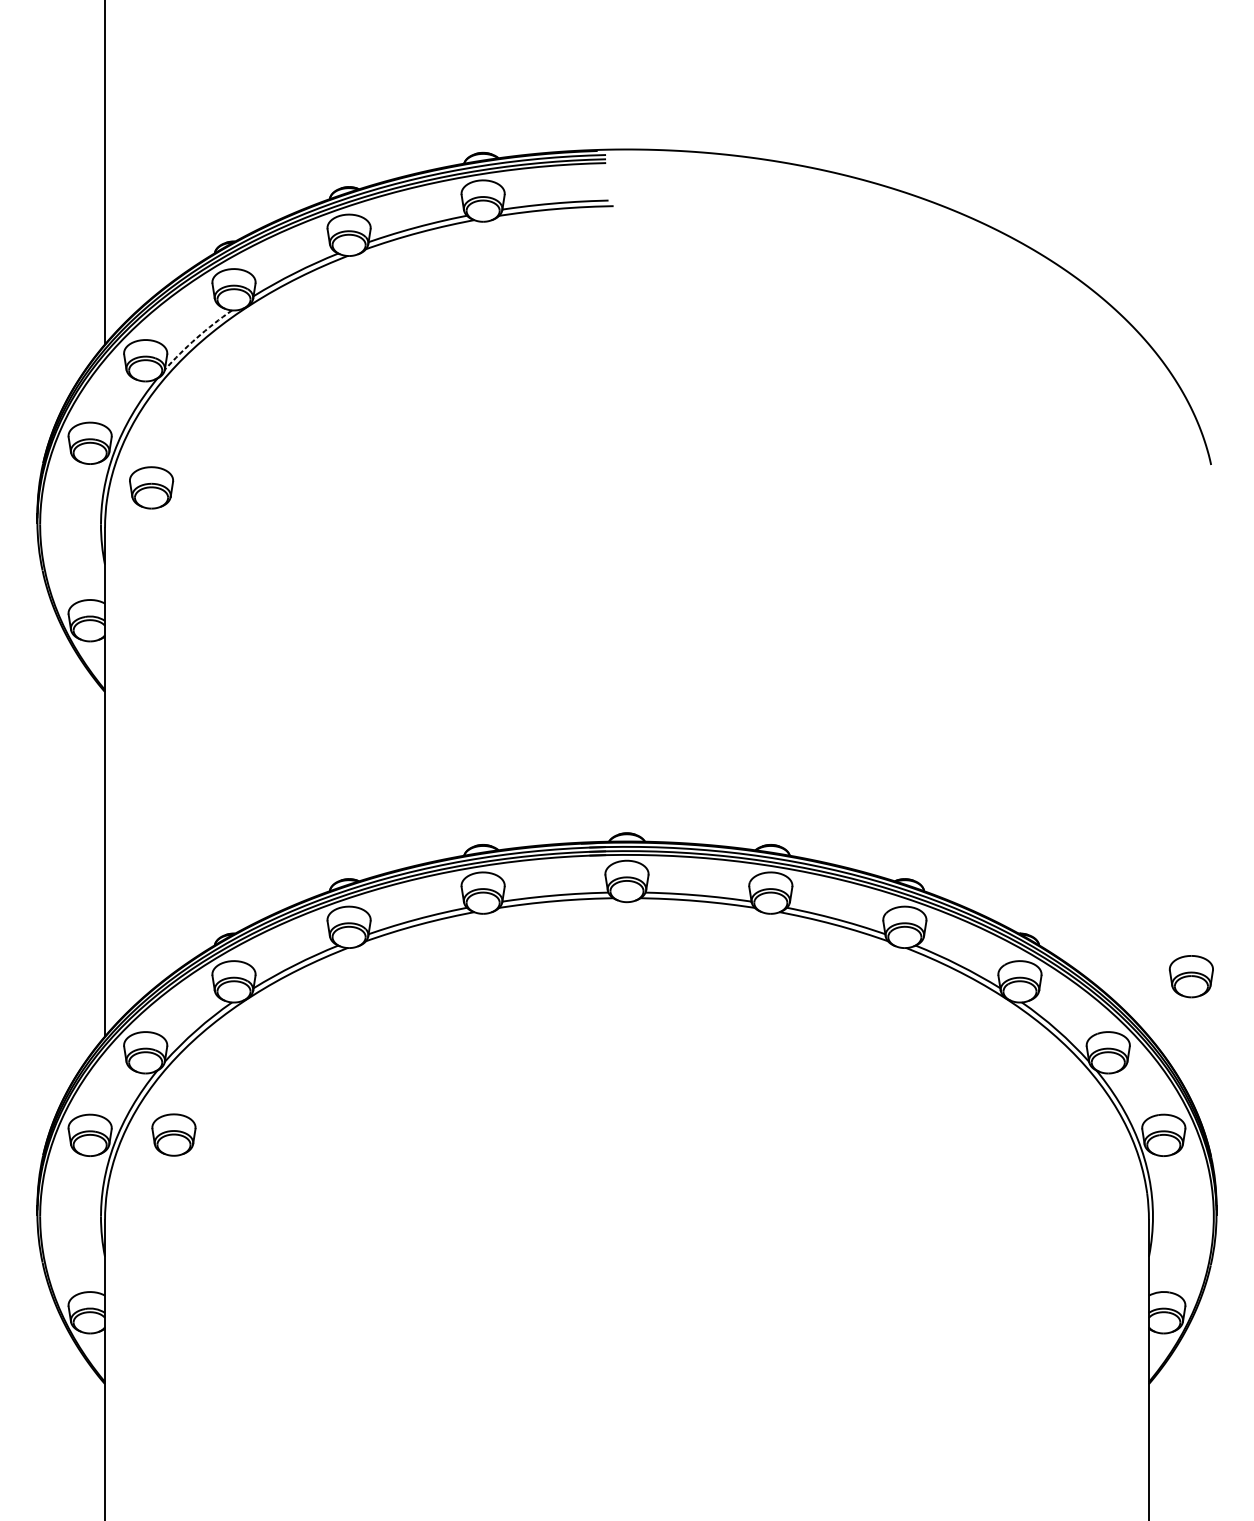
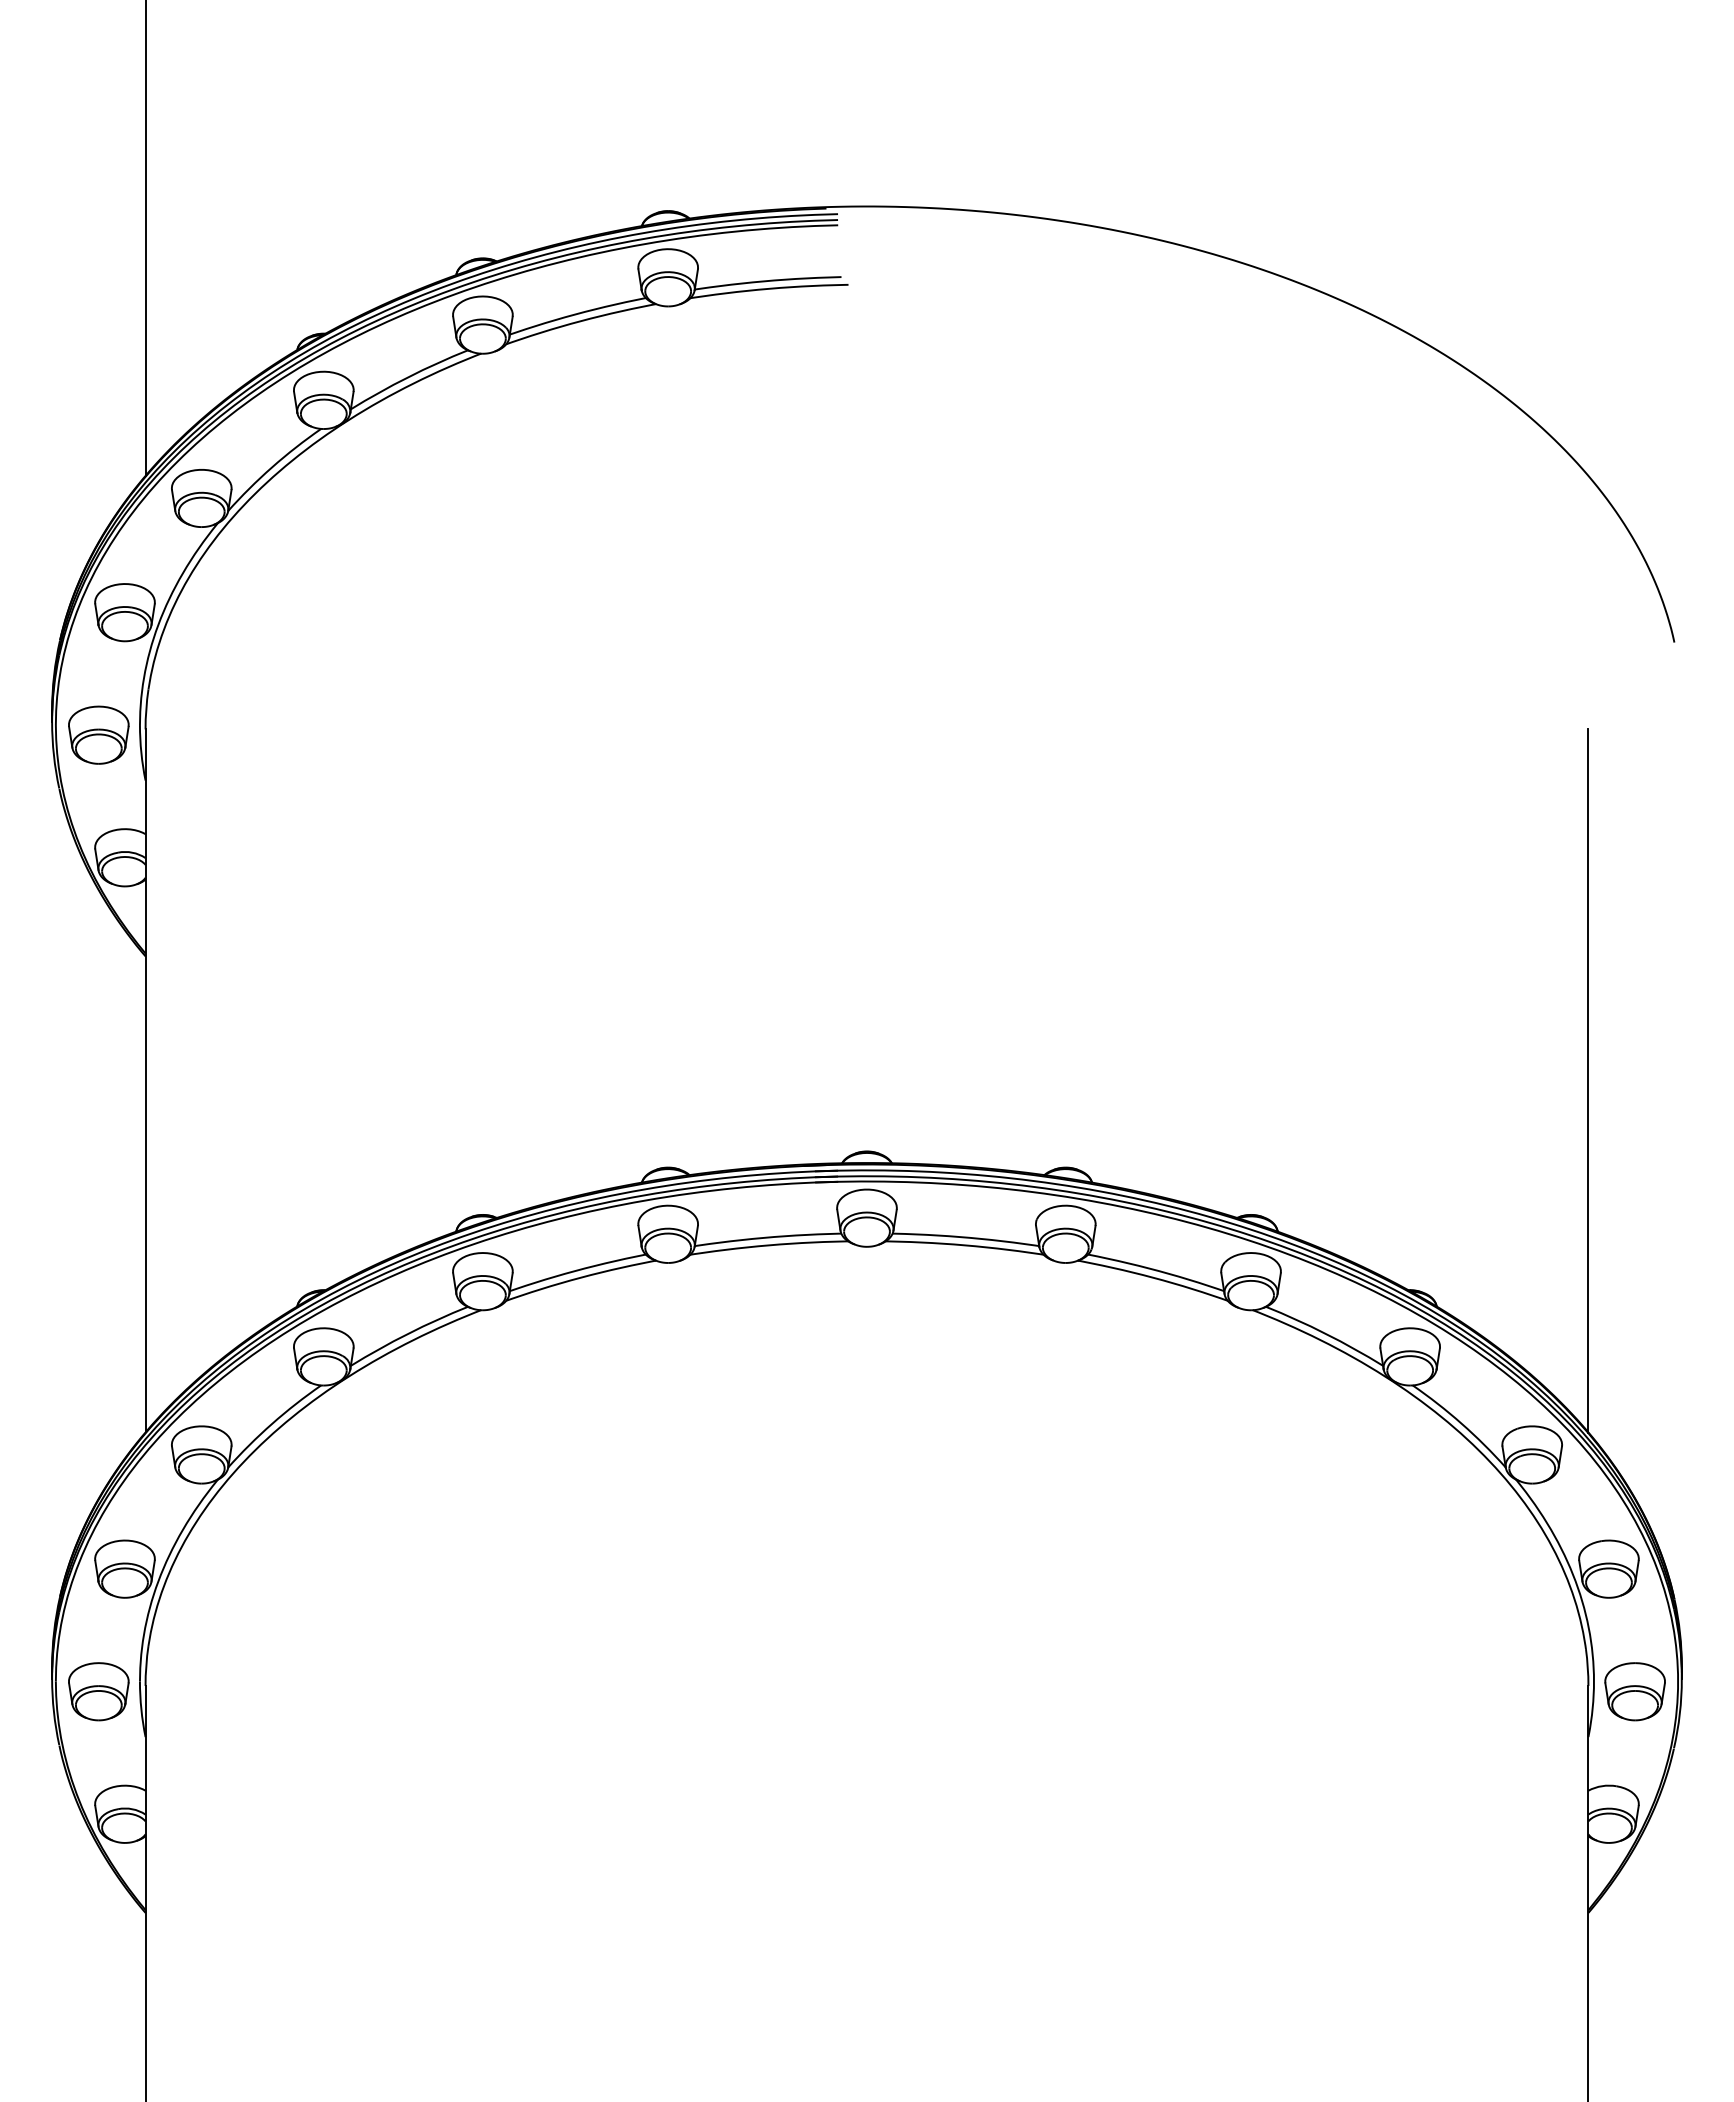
arc: (196, 338) -> (272, 467), dashed -> solid
part: (151, 487) -> (98, 734), moved
line: (1149, 781) -> (1588, 1080), added
part: (1190, 976) -> (1634, 1691), moved
part: (173, 1134) -> (98, 1691), moved

